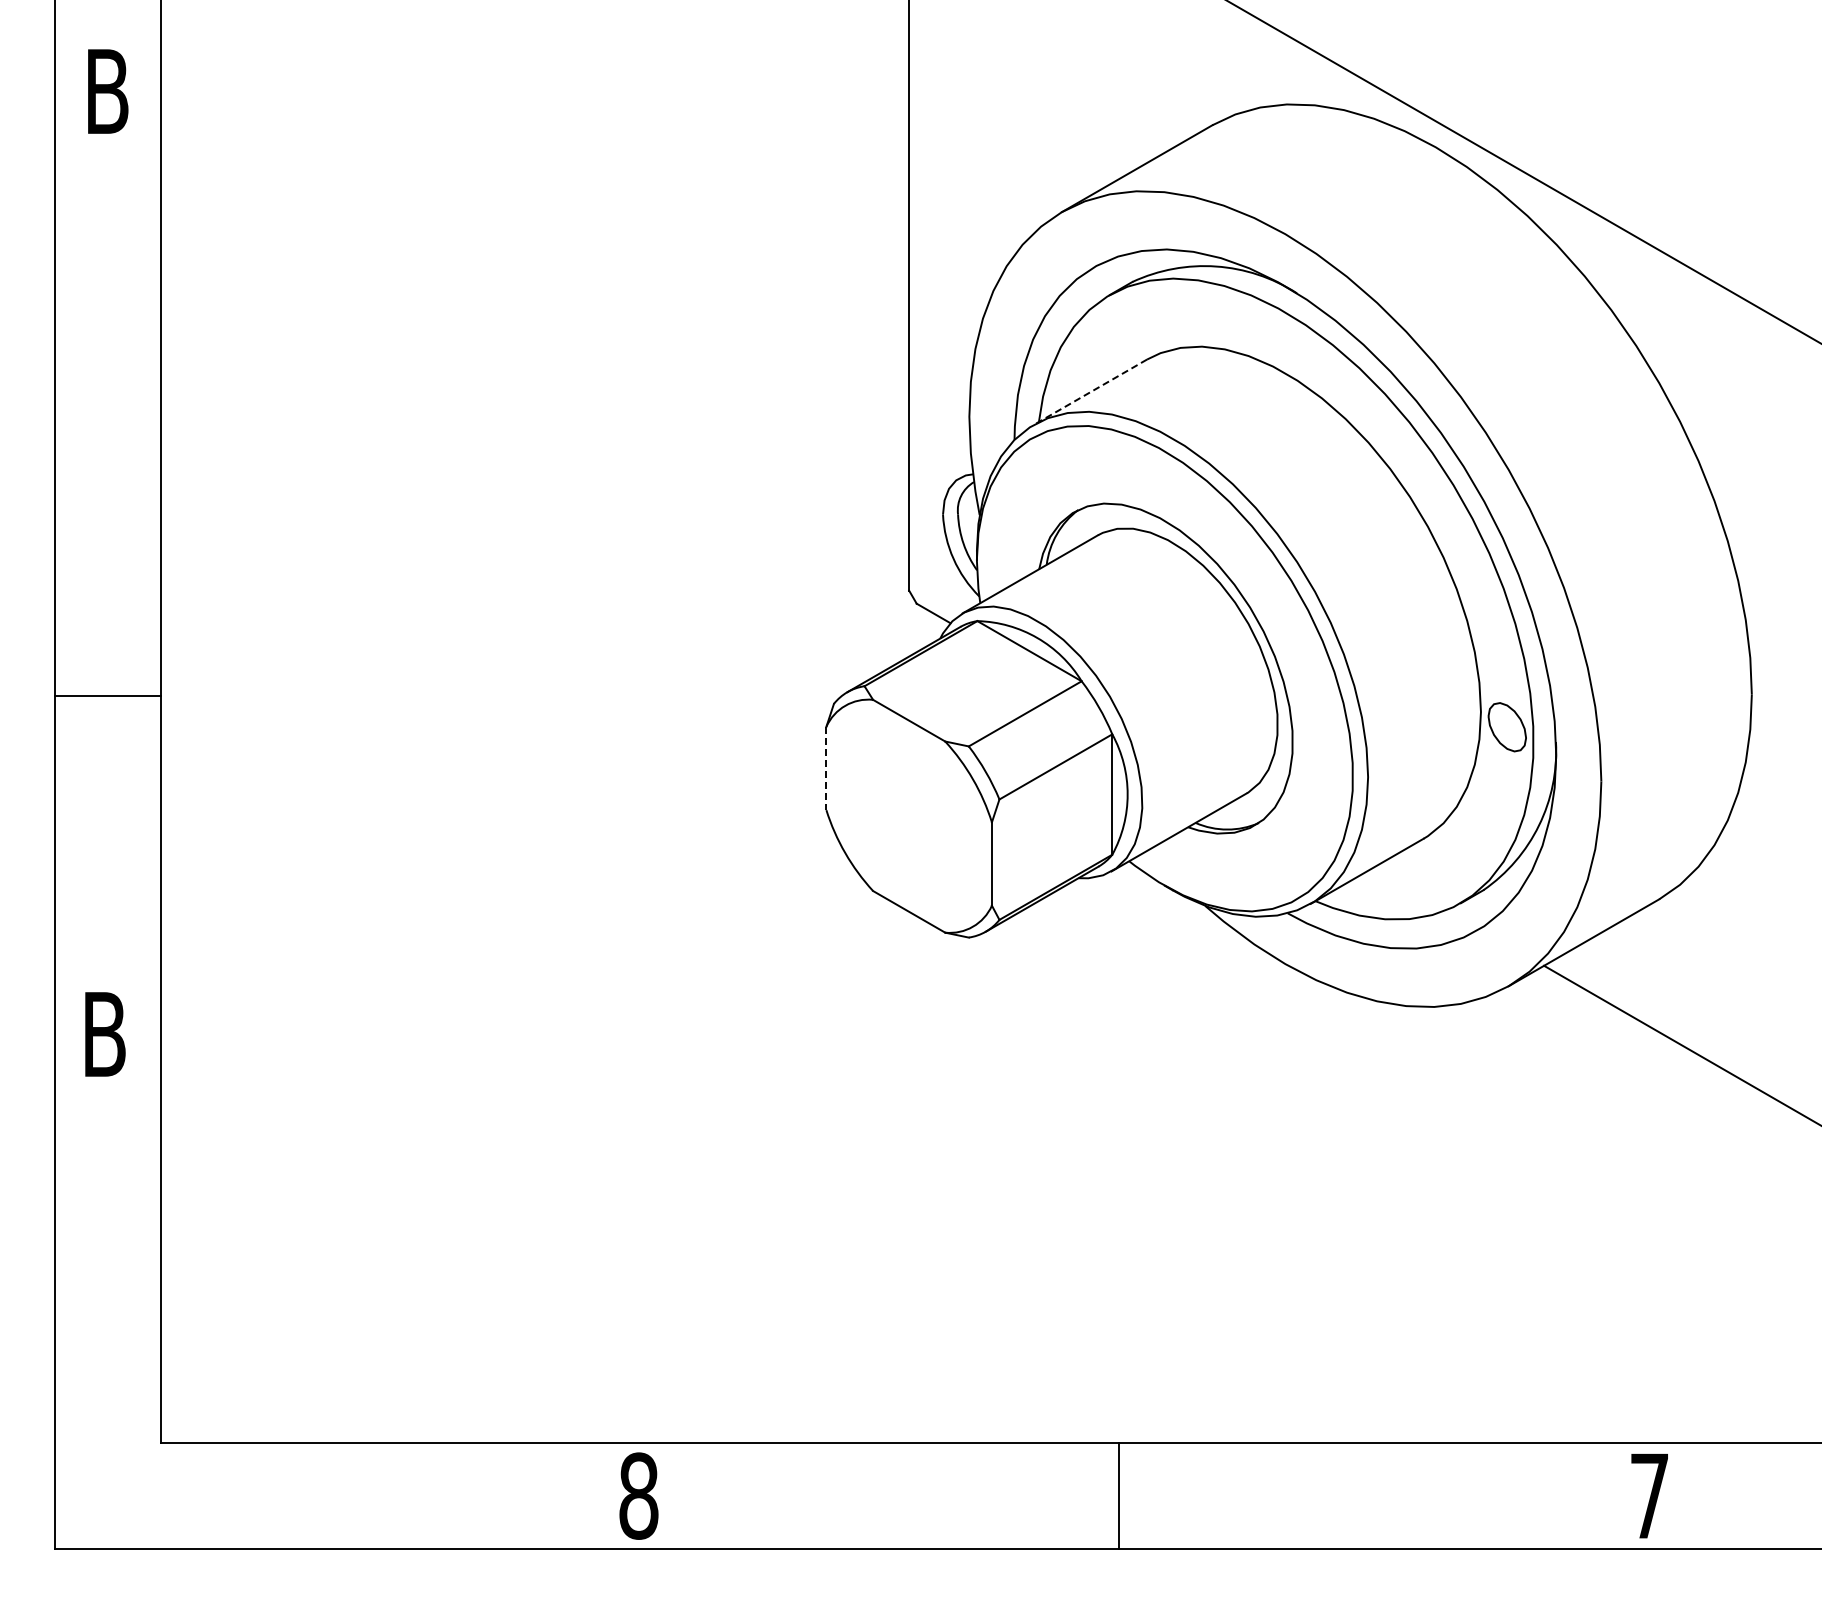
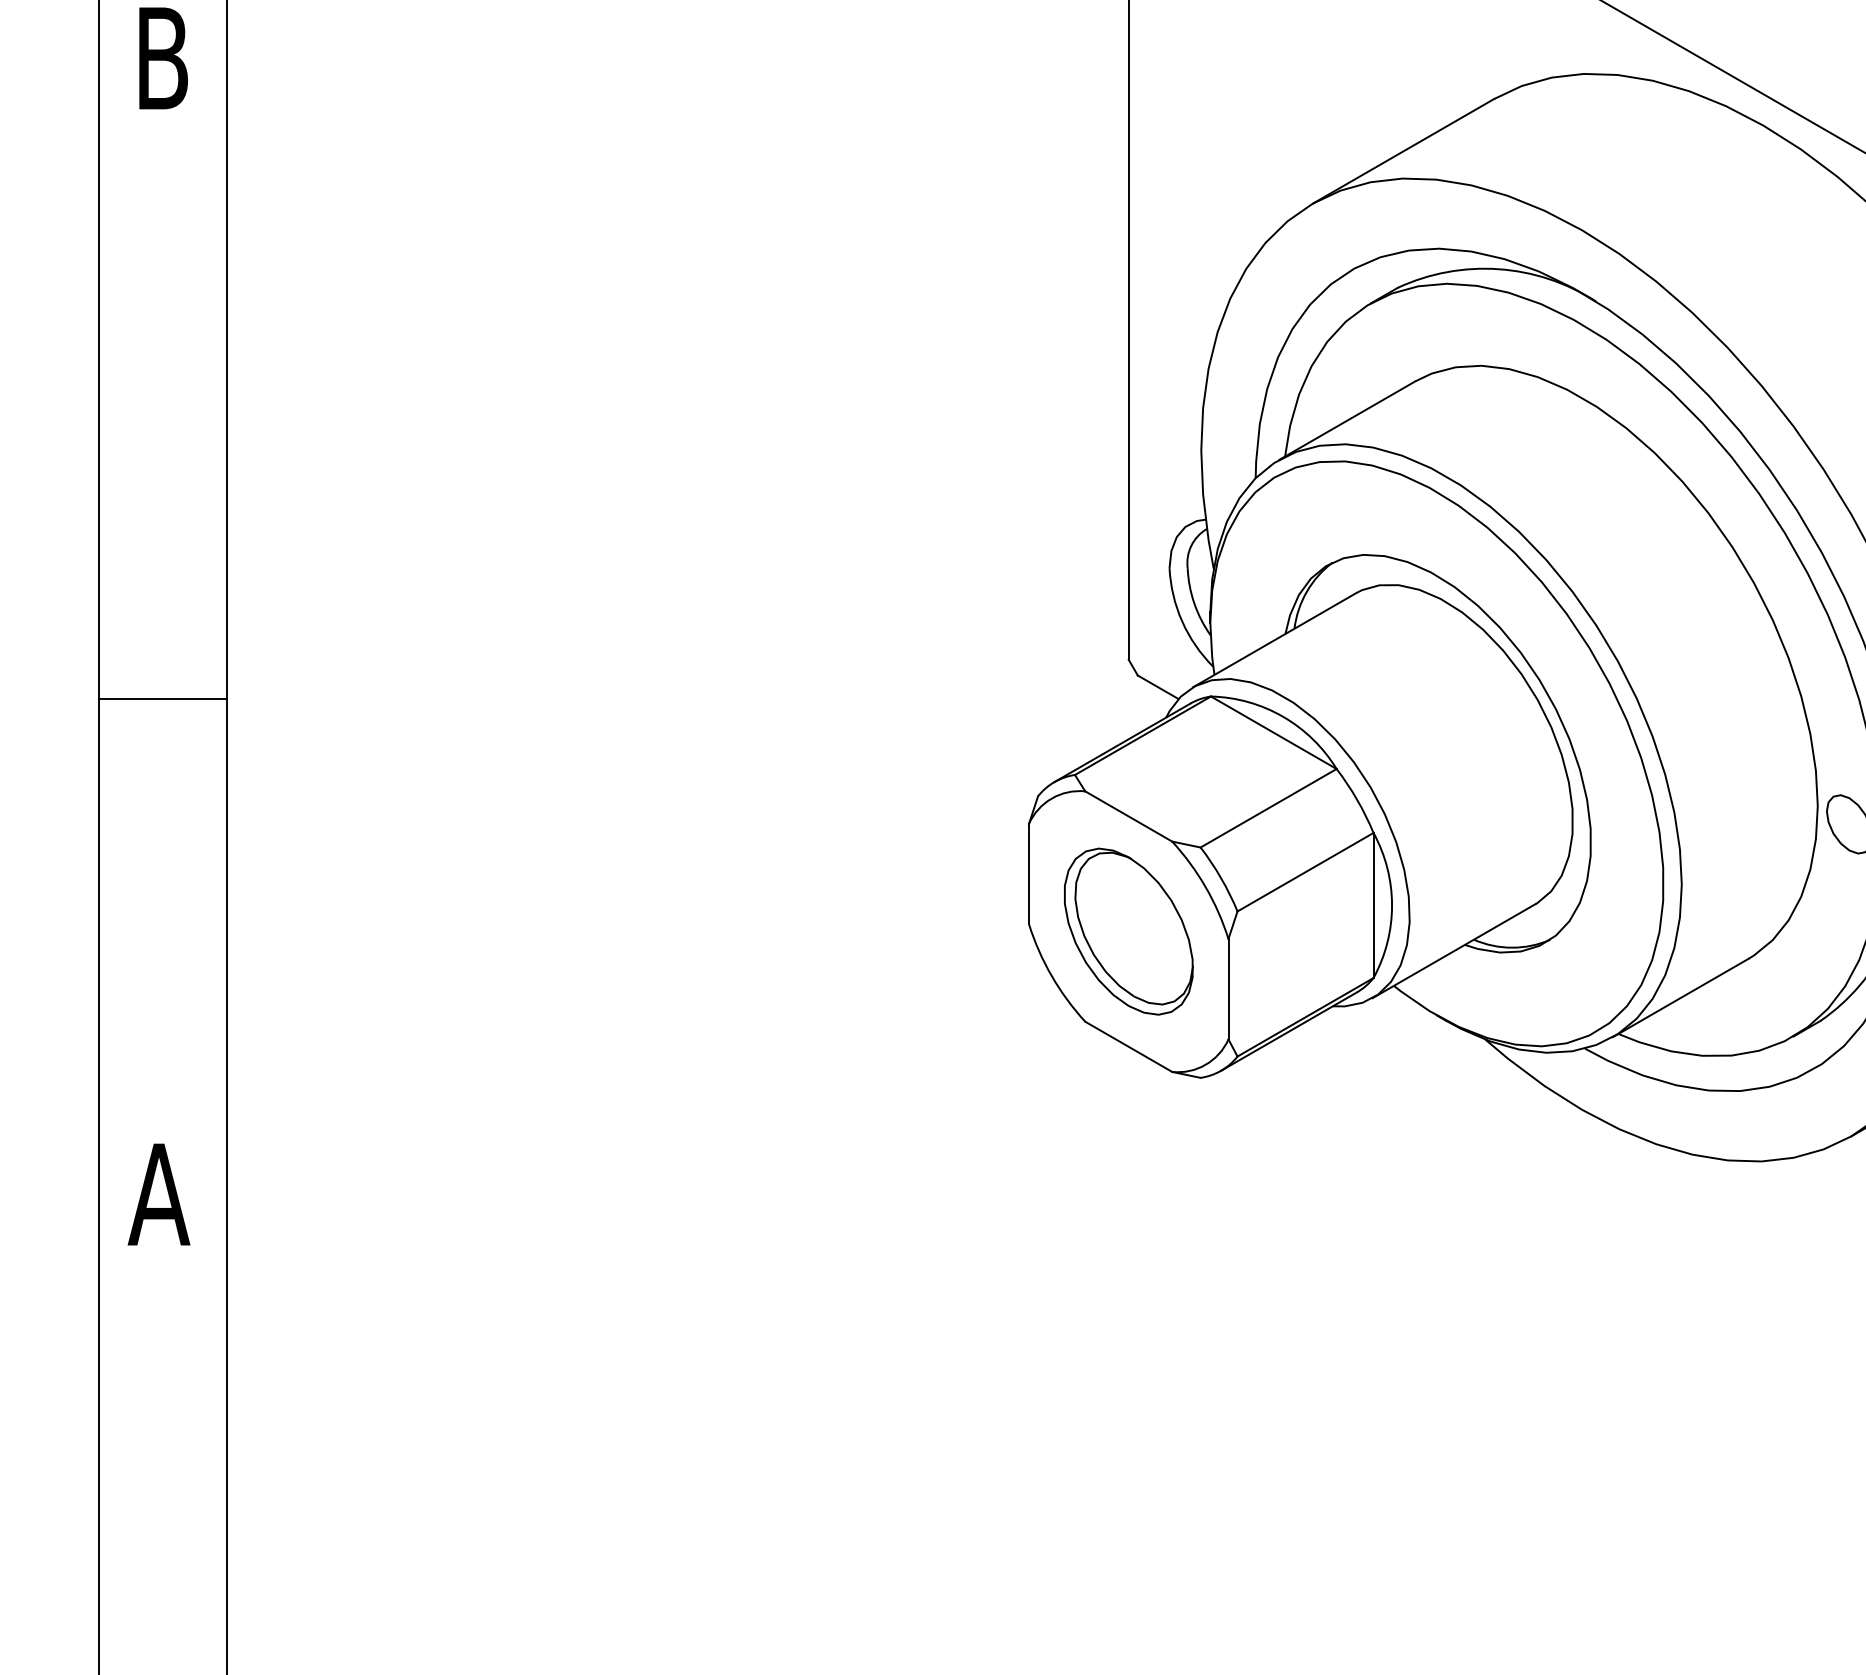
line: (1090, 392) -> (1347, 421), dashed -> solid
line: (107, 696) -> (162, 699), moved
line: (826, 768) -> (1029, 874), dashed -> solid
part: (909, 816) -> (1129, 931), added
text: (104, 1034) -> (159, 1194), B -> A

